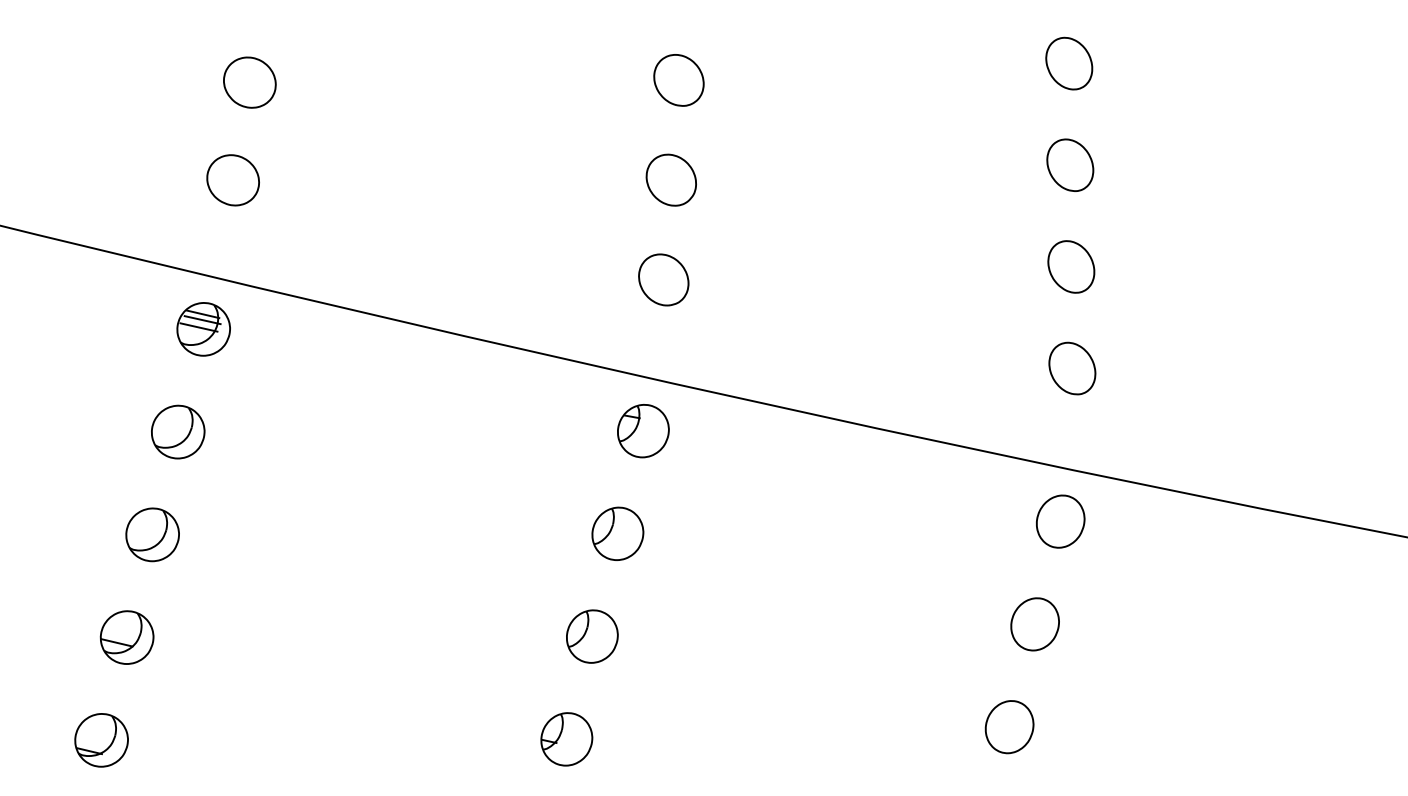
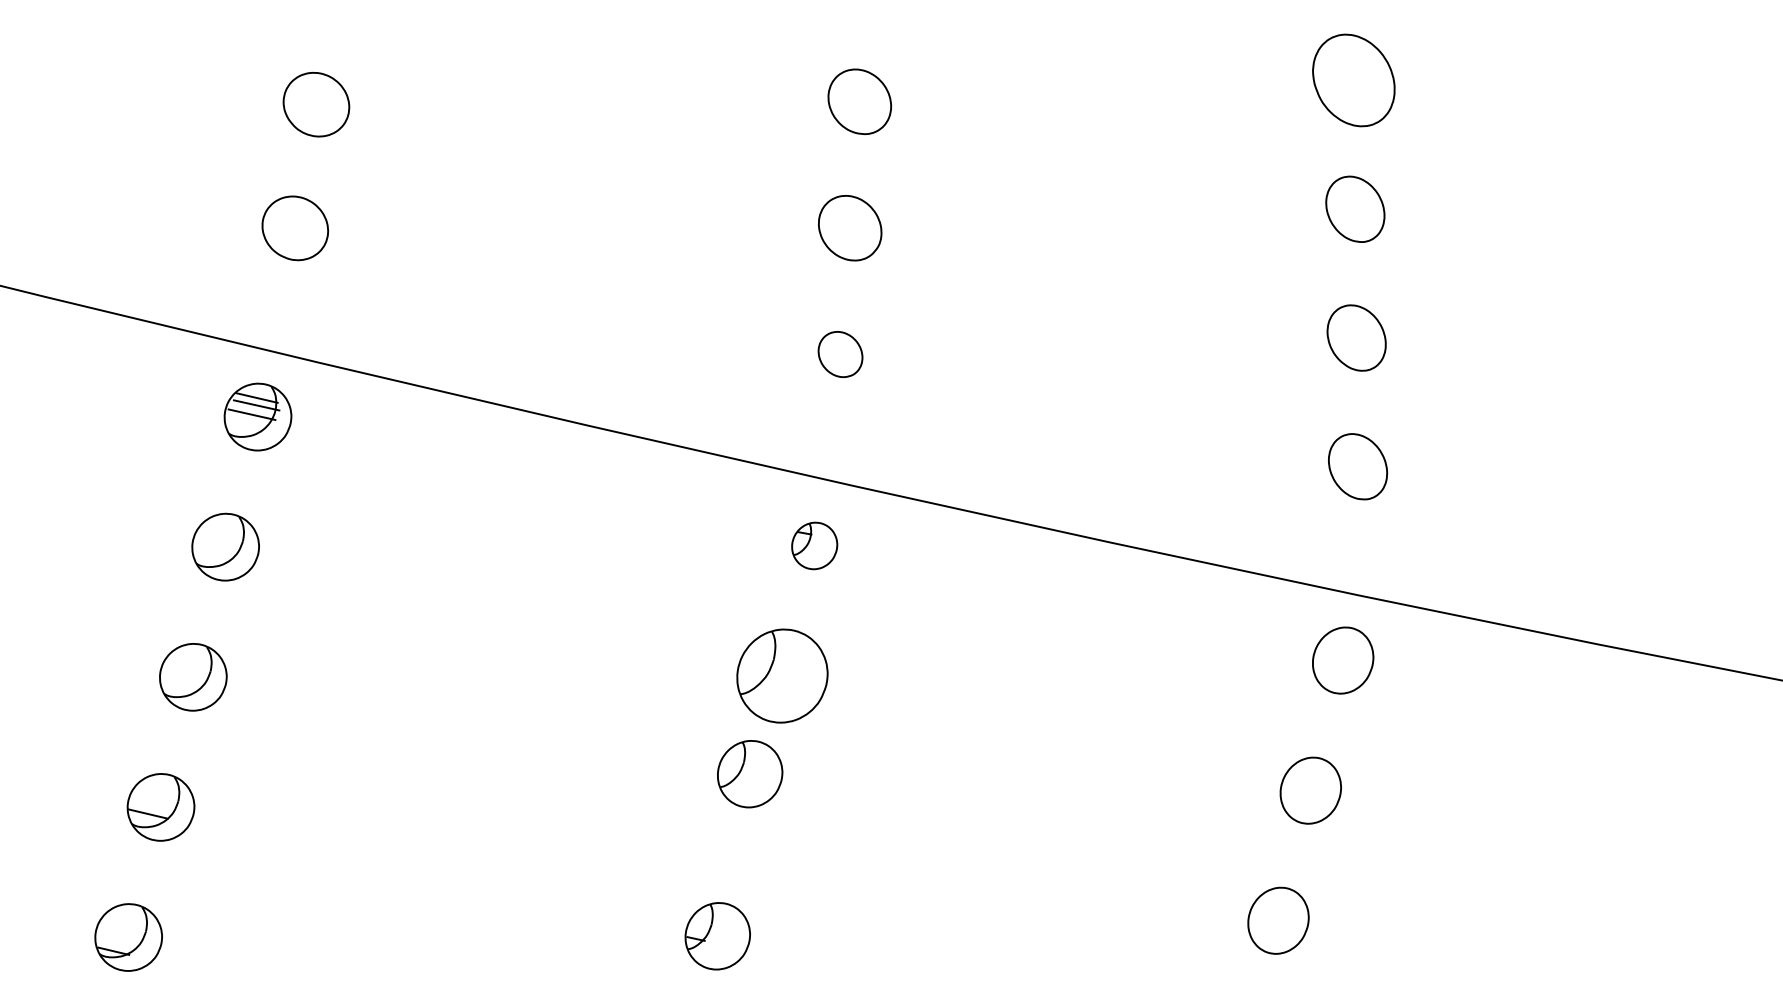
part: (1069, 63) -> (1354, 80), size x1.4
part: (663, 279) -> (840, 354), size x0.7
part: (643, 430) -> (814, 545), size x0.7
part: (617, 533) -> (782, 675), size x1.4
part: (592, 636) -> (750, 774), moved

